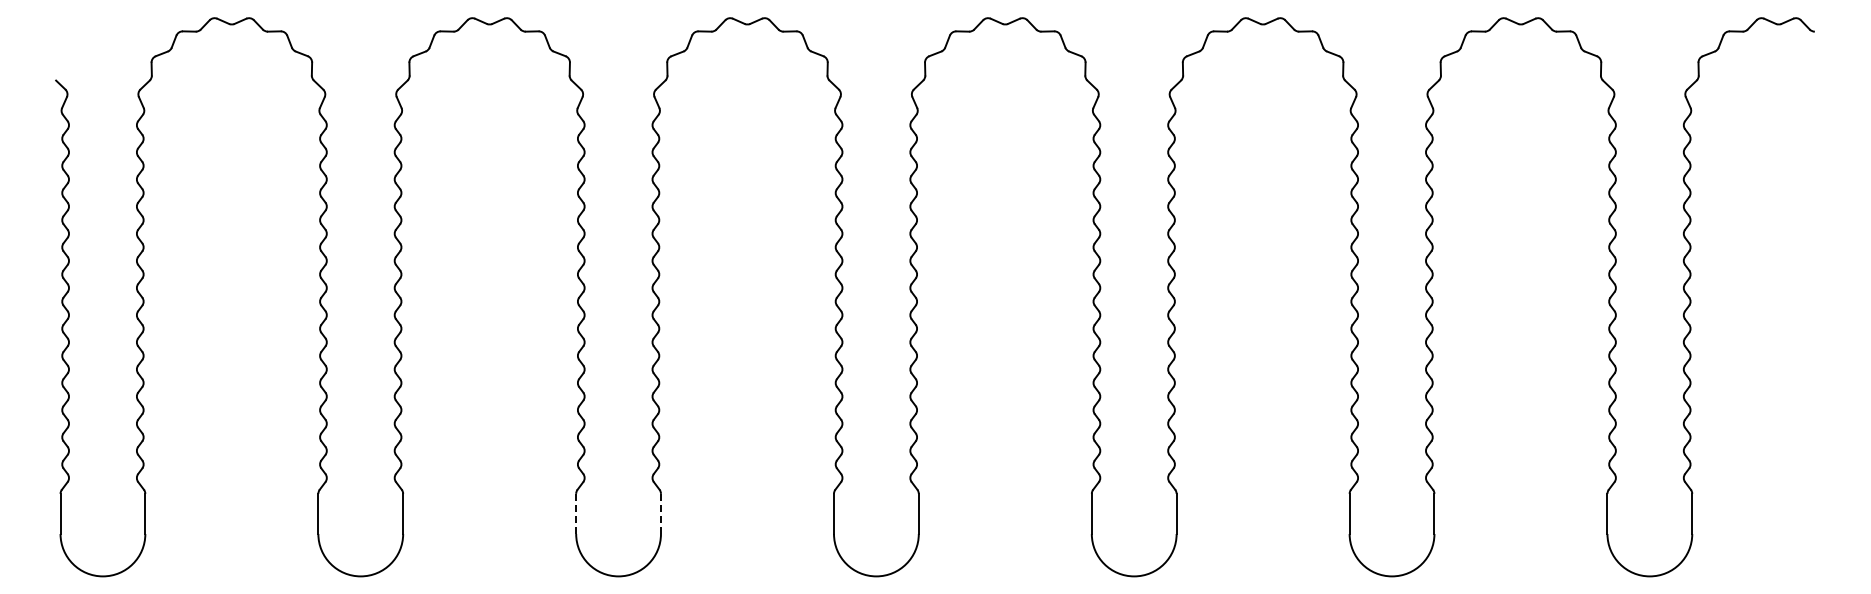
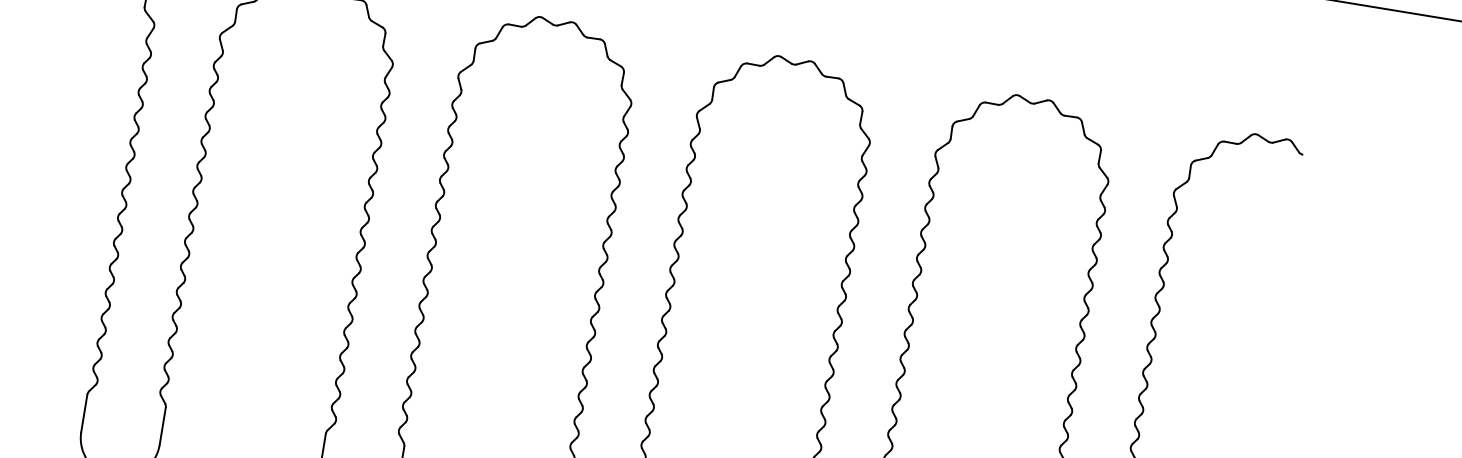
line: (660, 513) -> (162, 425), dashed -> solid
line: (576, 514) -> (84, 413), dashed -> solid

